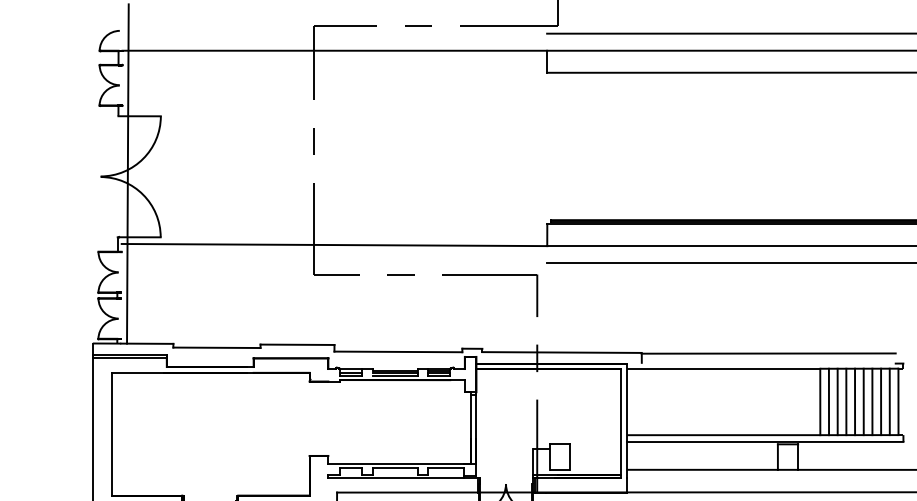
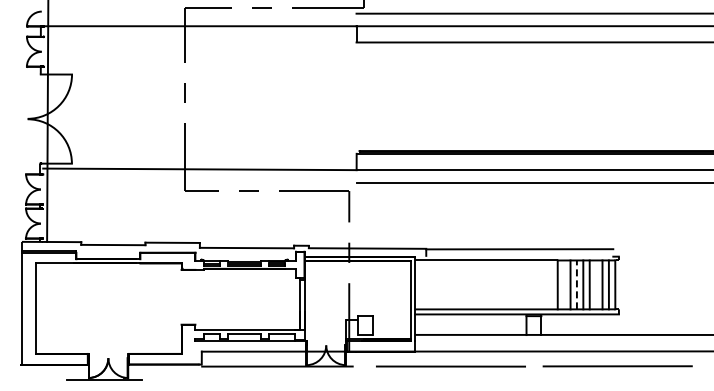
line: (829, 401) -> (564, 284), removed
line: (845, 401) -> (576, 284), solid -> dashed
line: (872, 401) -> (596, 284), removed

